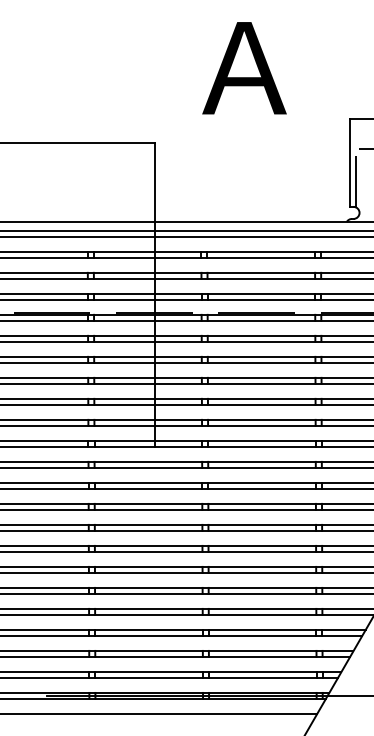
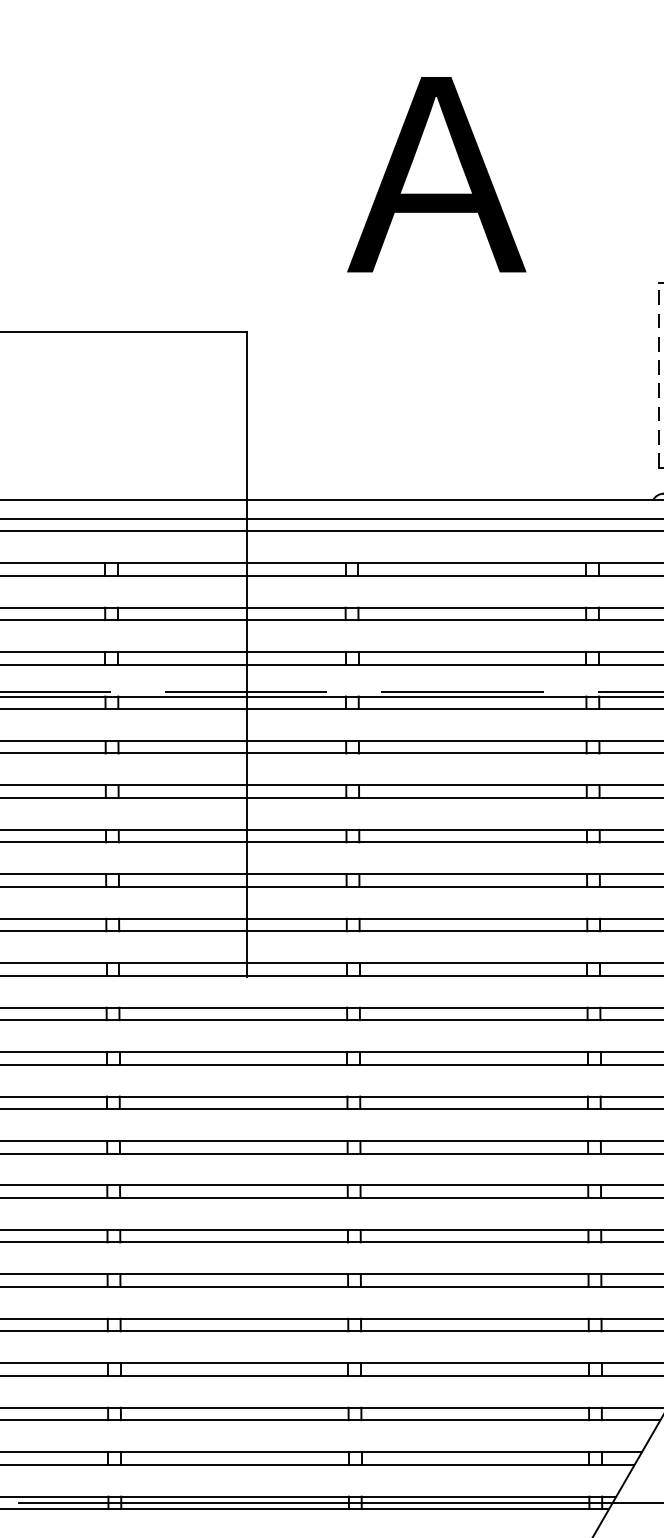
line: (349, 163) -> (658, 376), solid -> dashed

